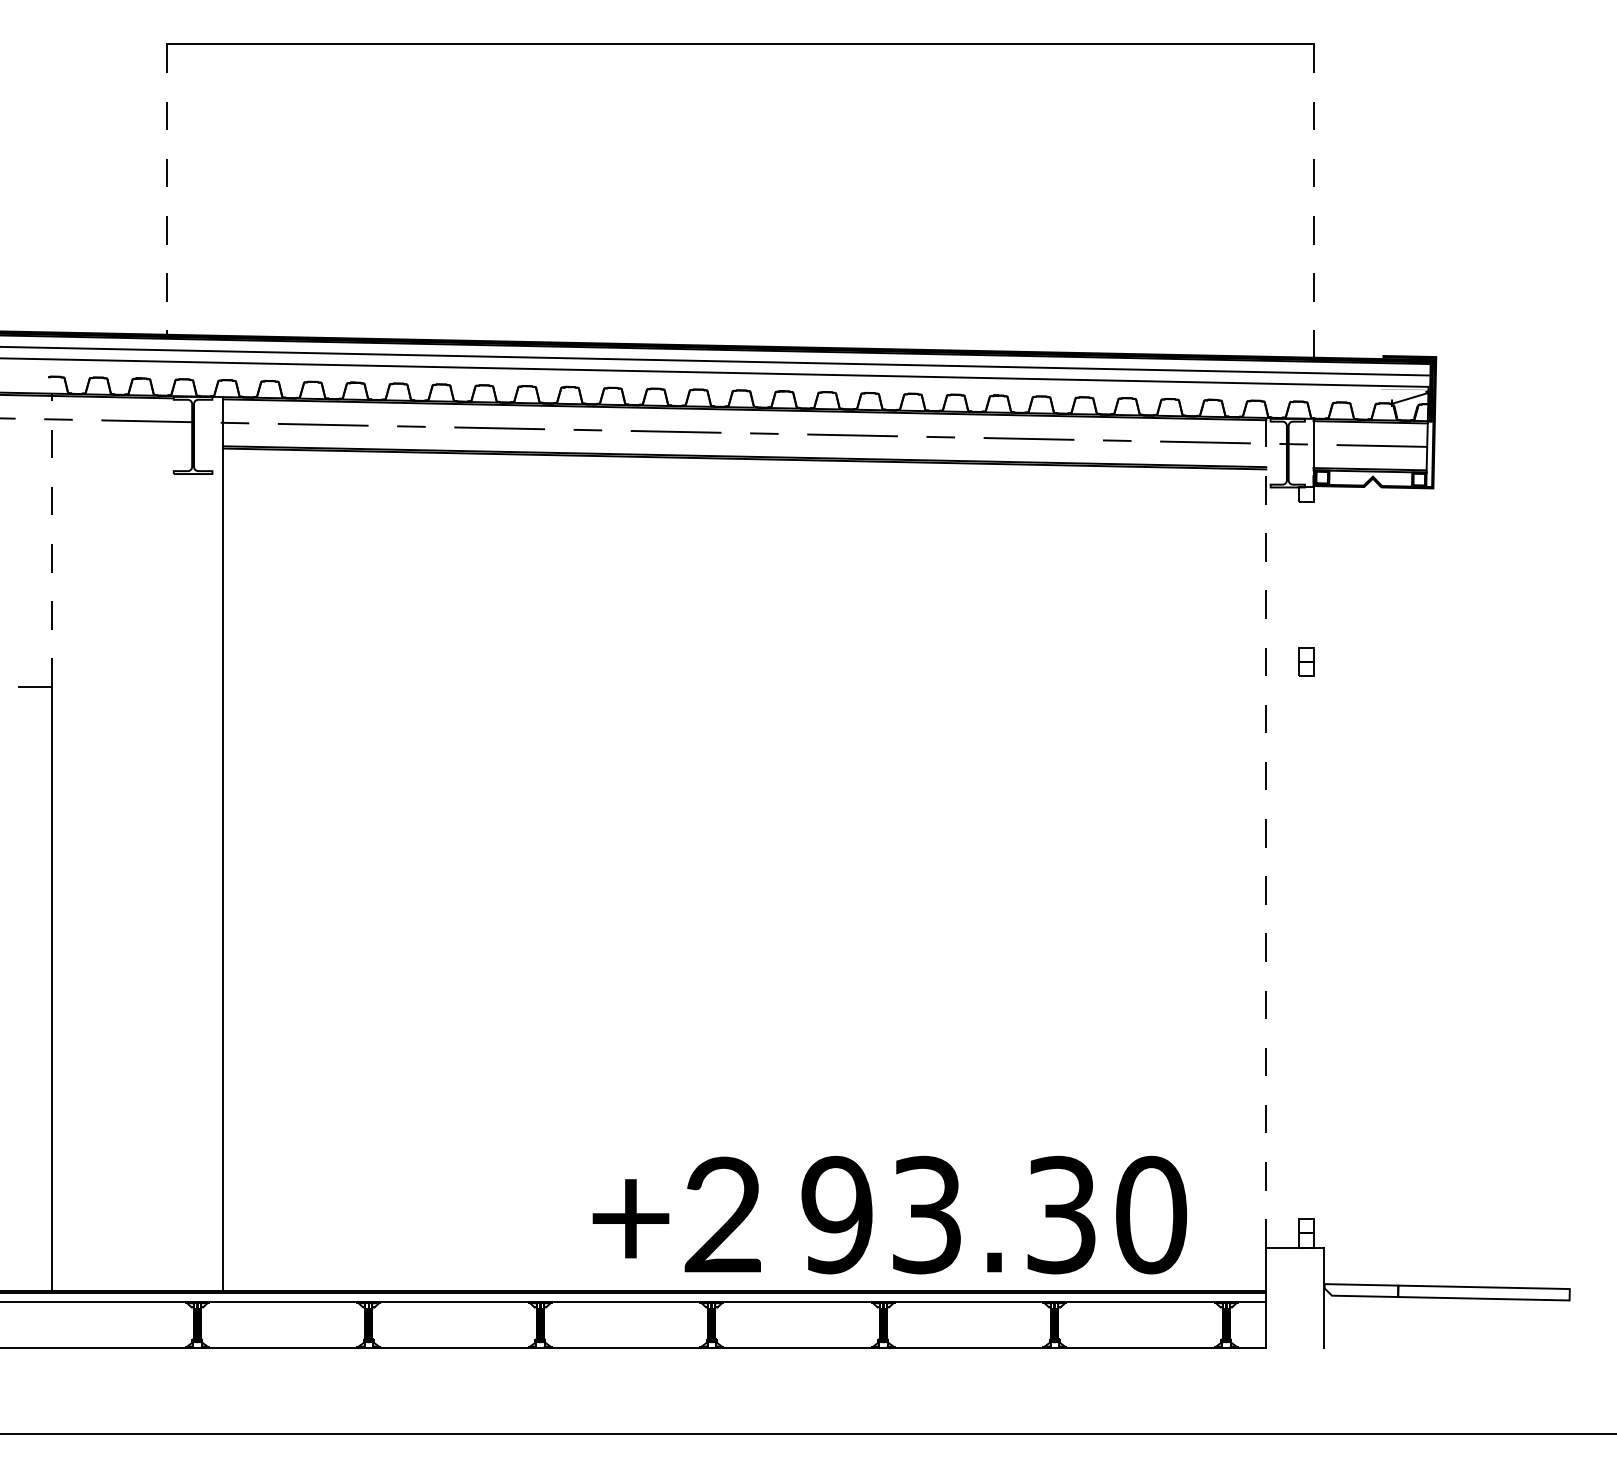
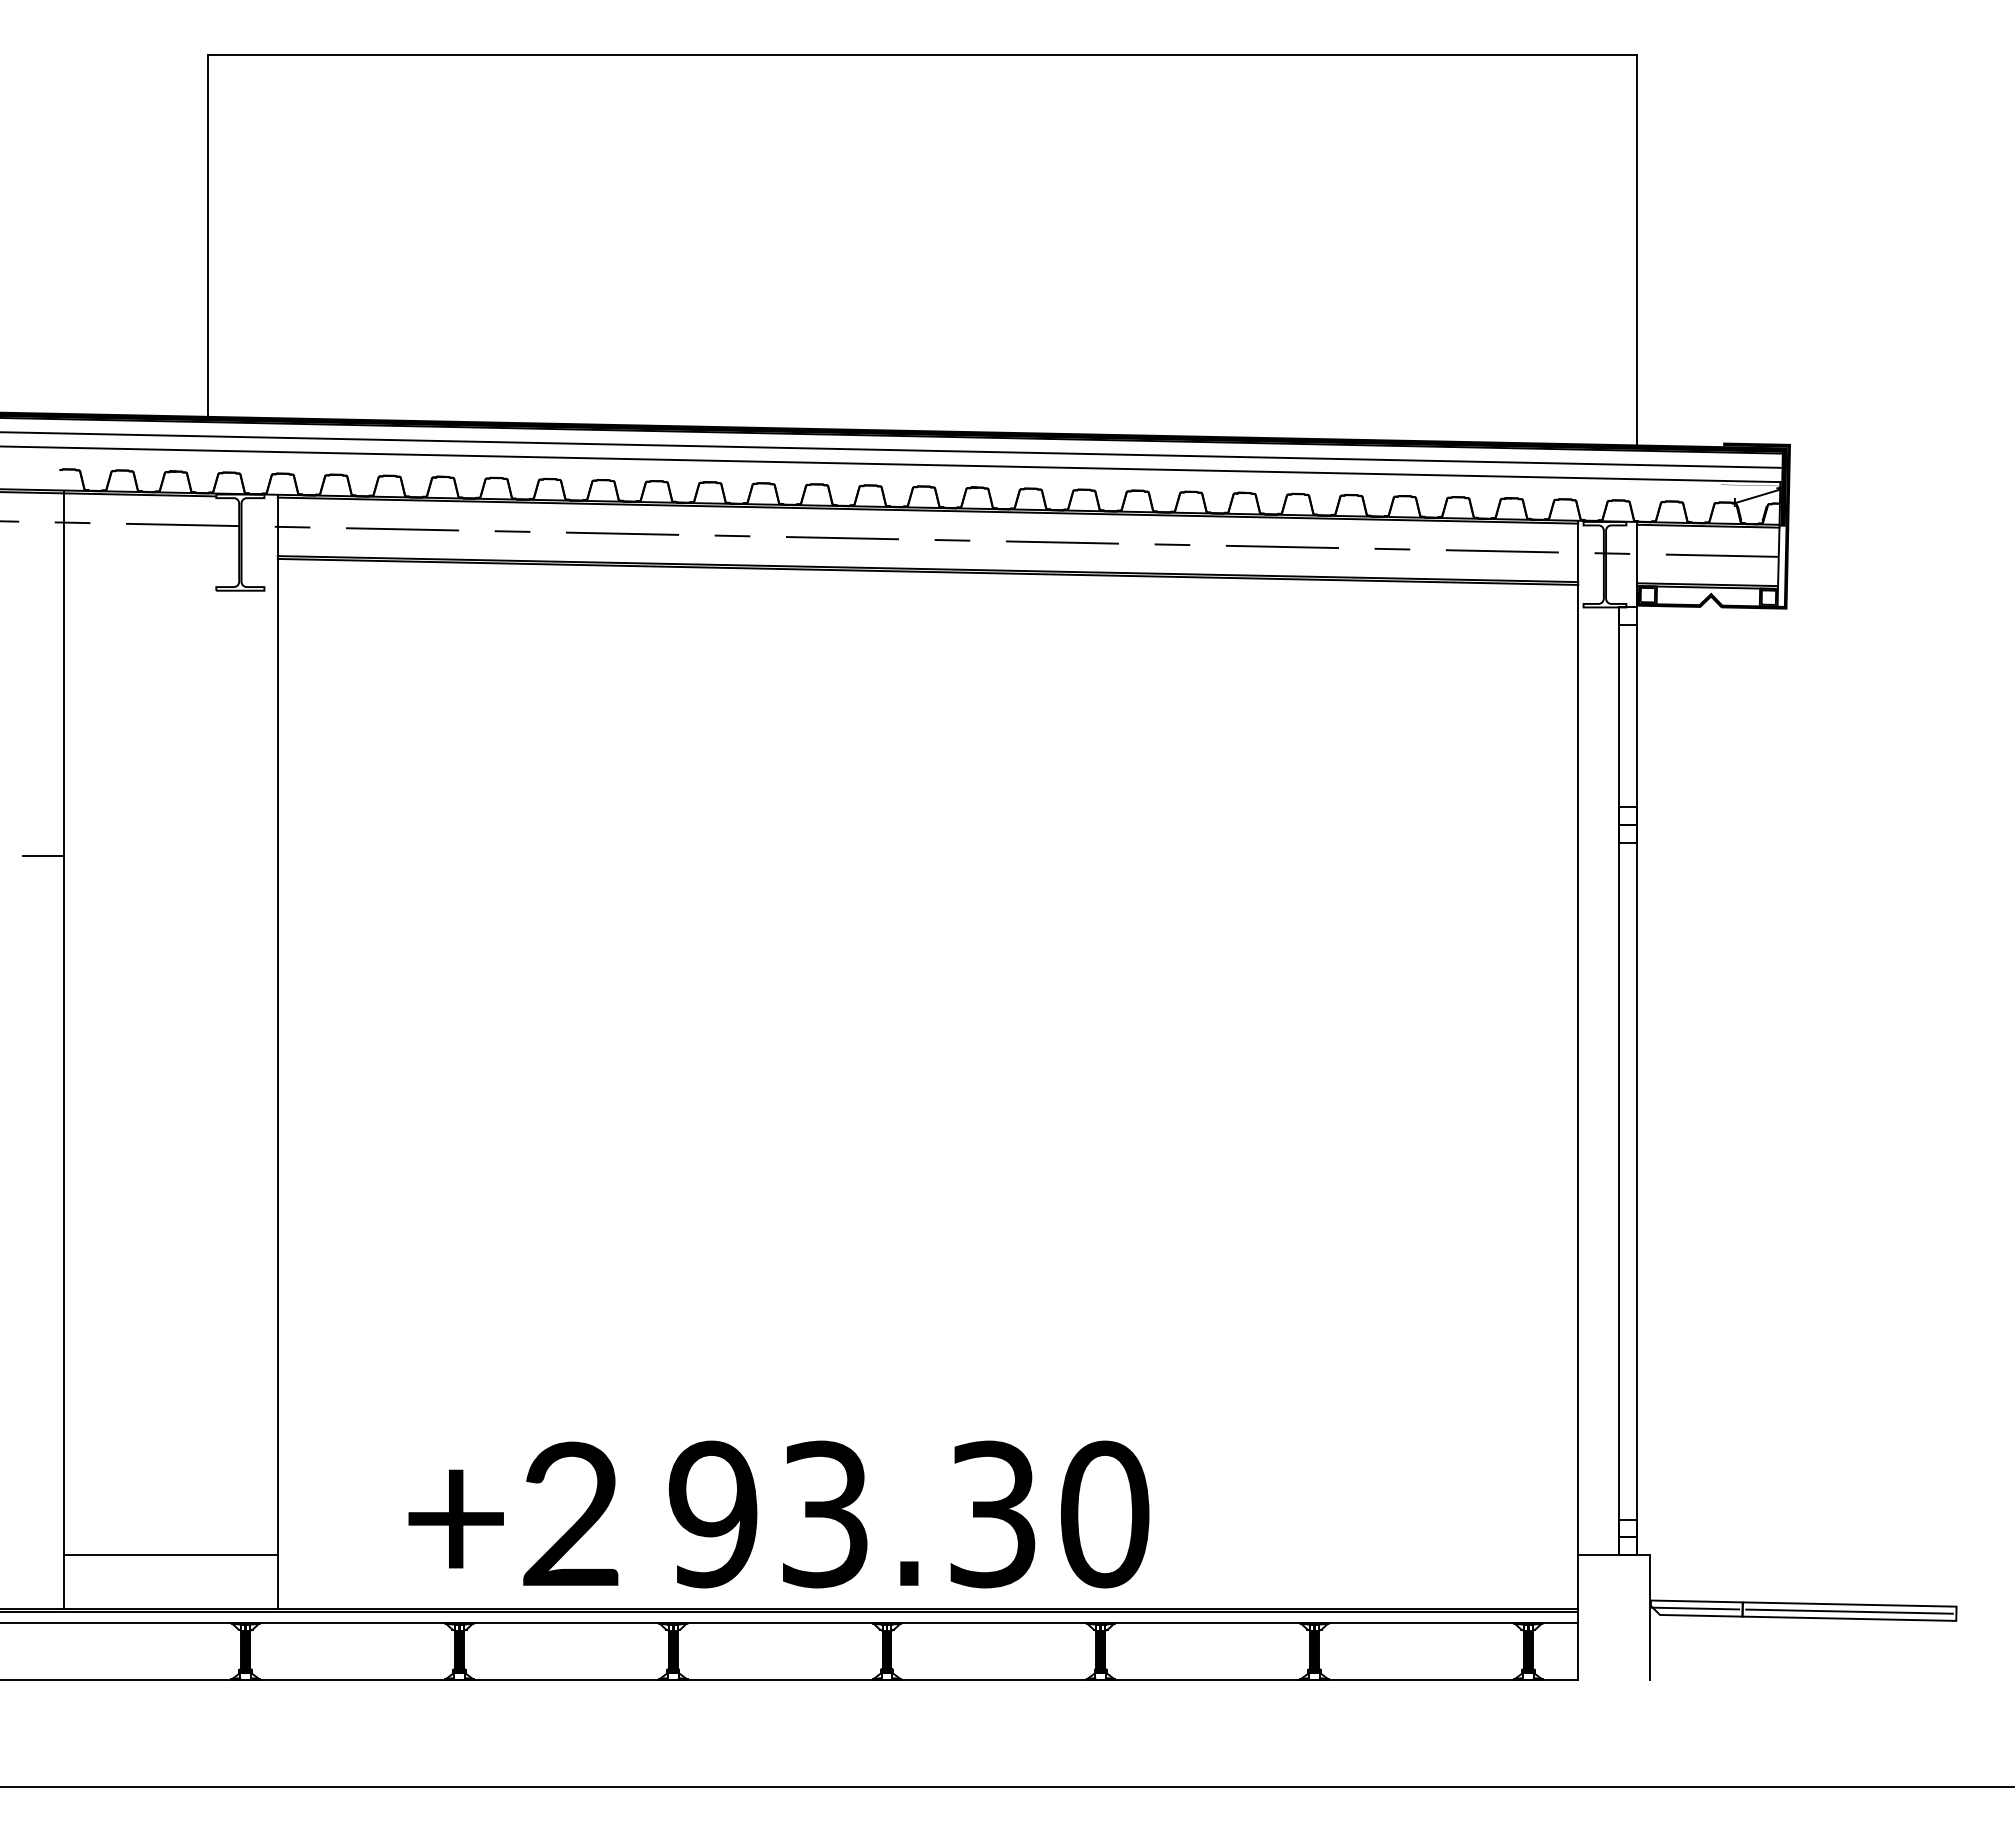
line: (167, 189) -> (208, 236), dashed -> solid
line: (1313, 201) -> (1637, 251), dashed -> solid
line: (52, 540) -> (64, 673), dashed -> solid
line: (1266, 832) -> (1578, 1037), dashed -> solid
line: (1299, 867) -> (1619, 1081), added
line: (1313, 874) -> (1637, 1090), added
text: (889, 1215) -> (778, 1514), moved
line: (137, 1247) -> (170, 1555), added
line: (1359, 1290) -> (1694, 1608), added
line: (1483, 1292) -> (1849, 1611), added

